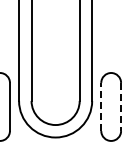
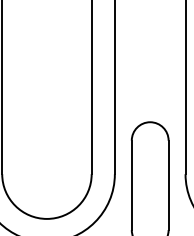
line: (101, 106) -> (132, 184), dashed -> solid
line: (121, 107) -> (169, 186), dashed -> solid

